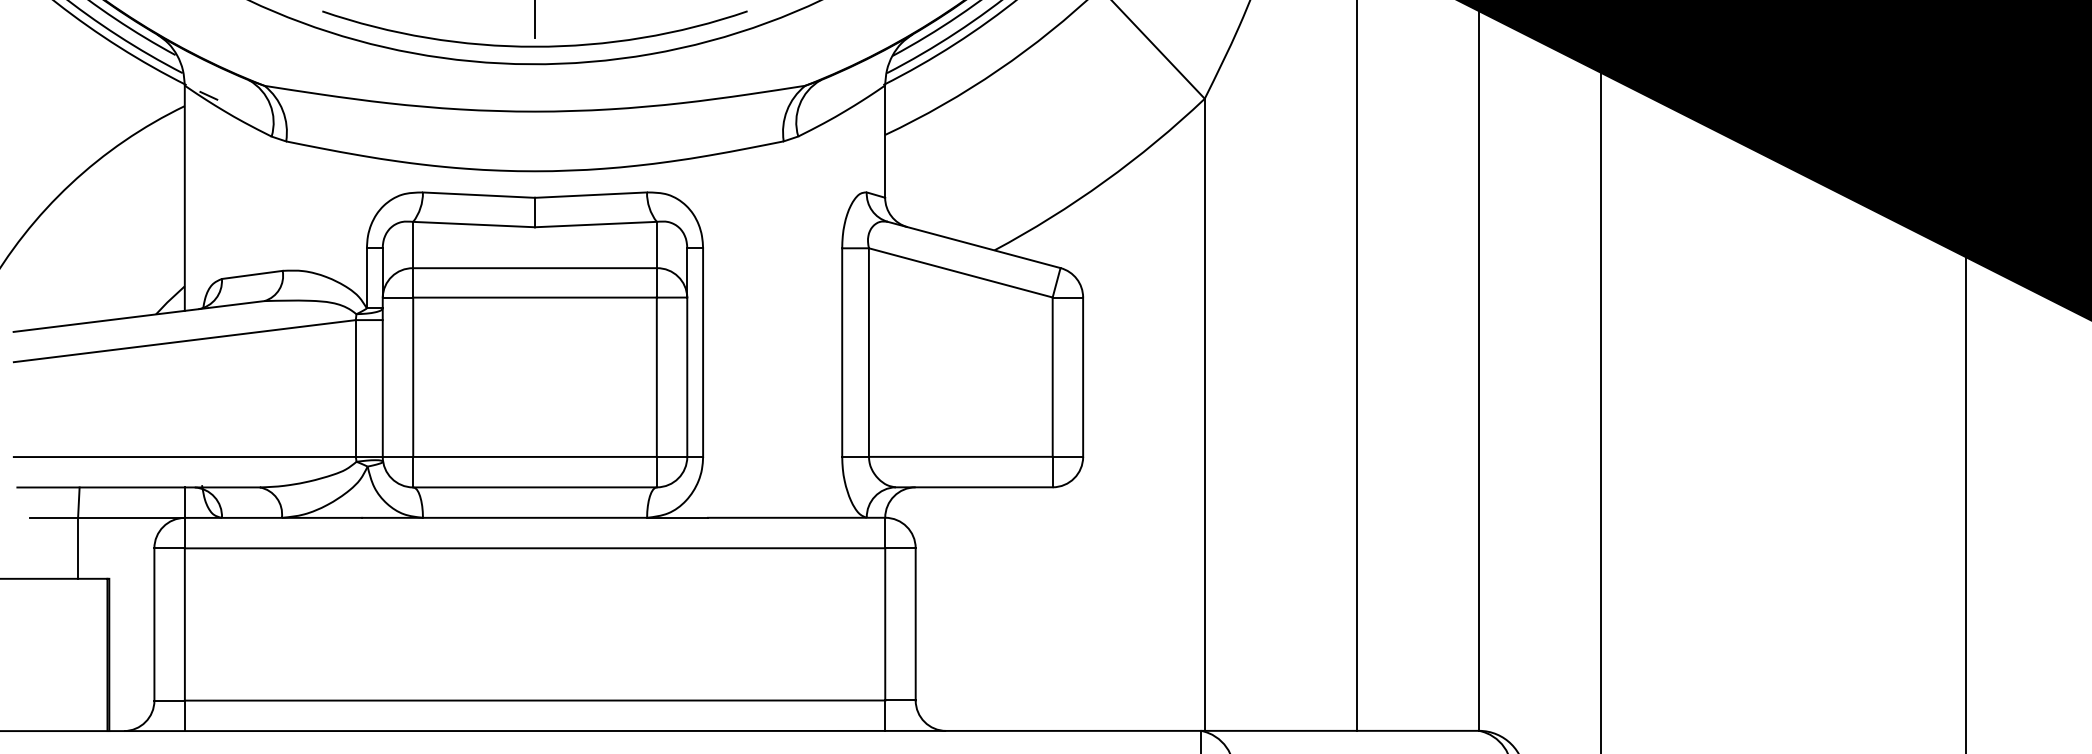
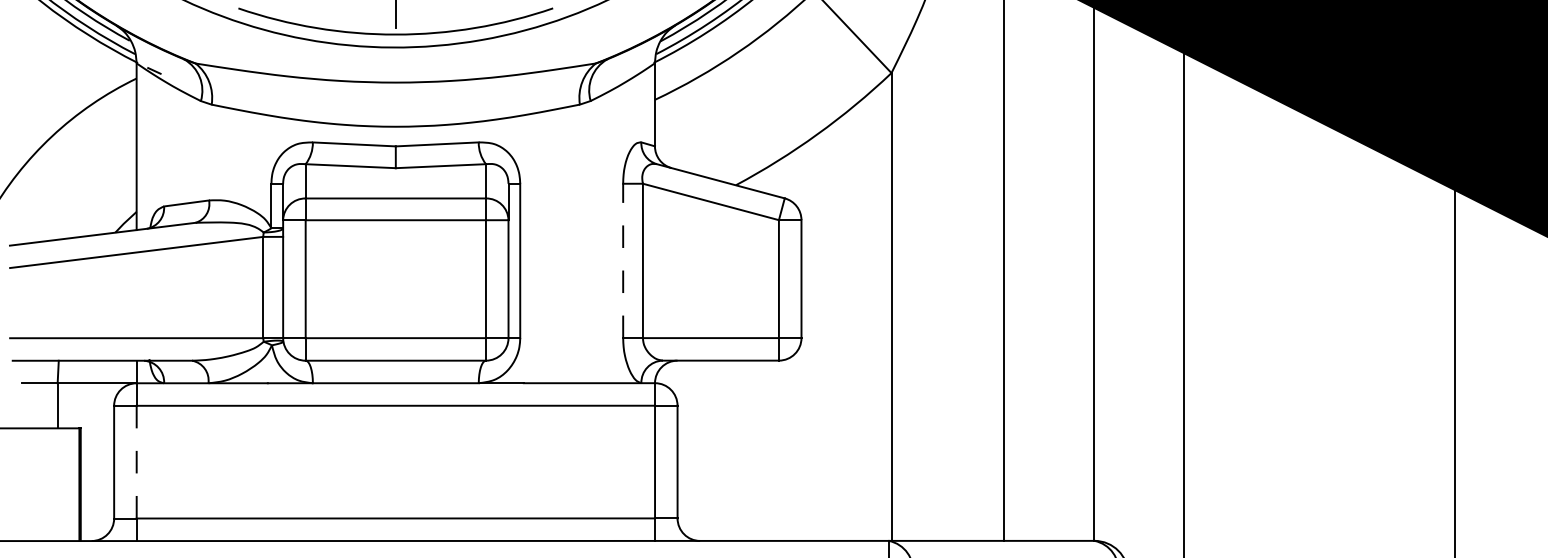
line: (842, 352) -> (623, 260), solid -> dashed
line: (184, 624) -> (136, 462), solid -> dashed

